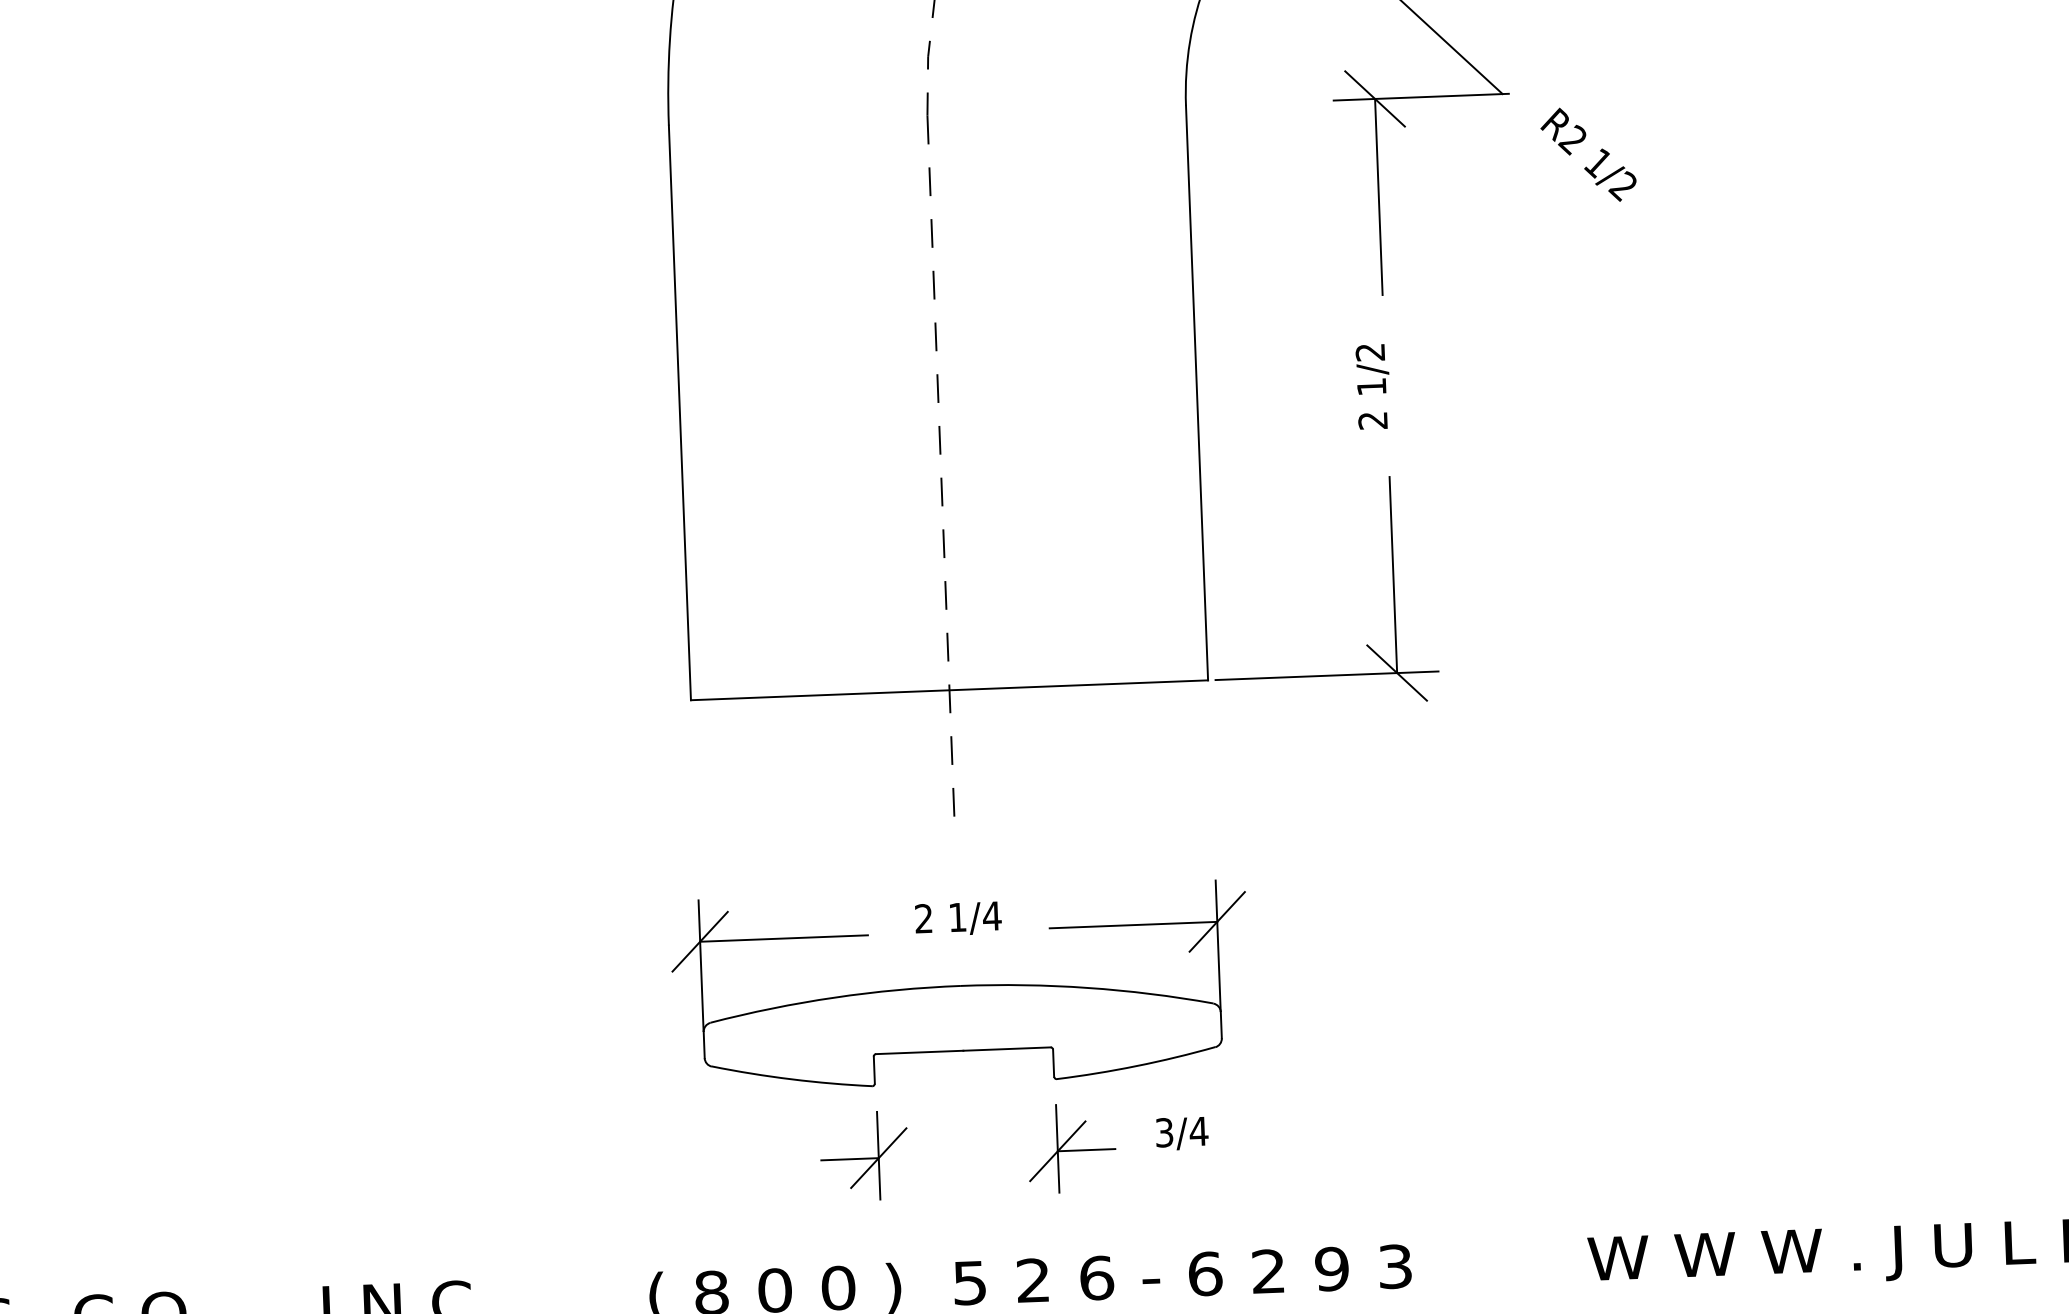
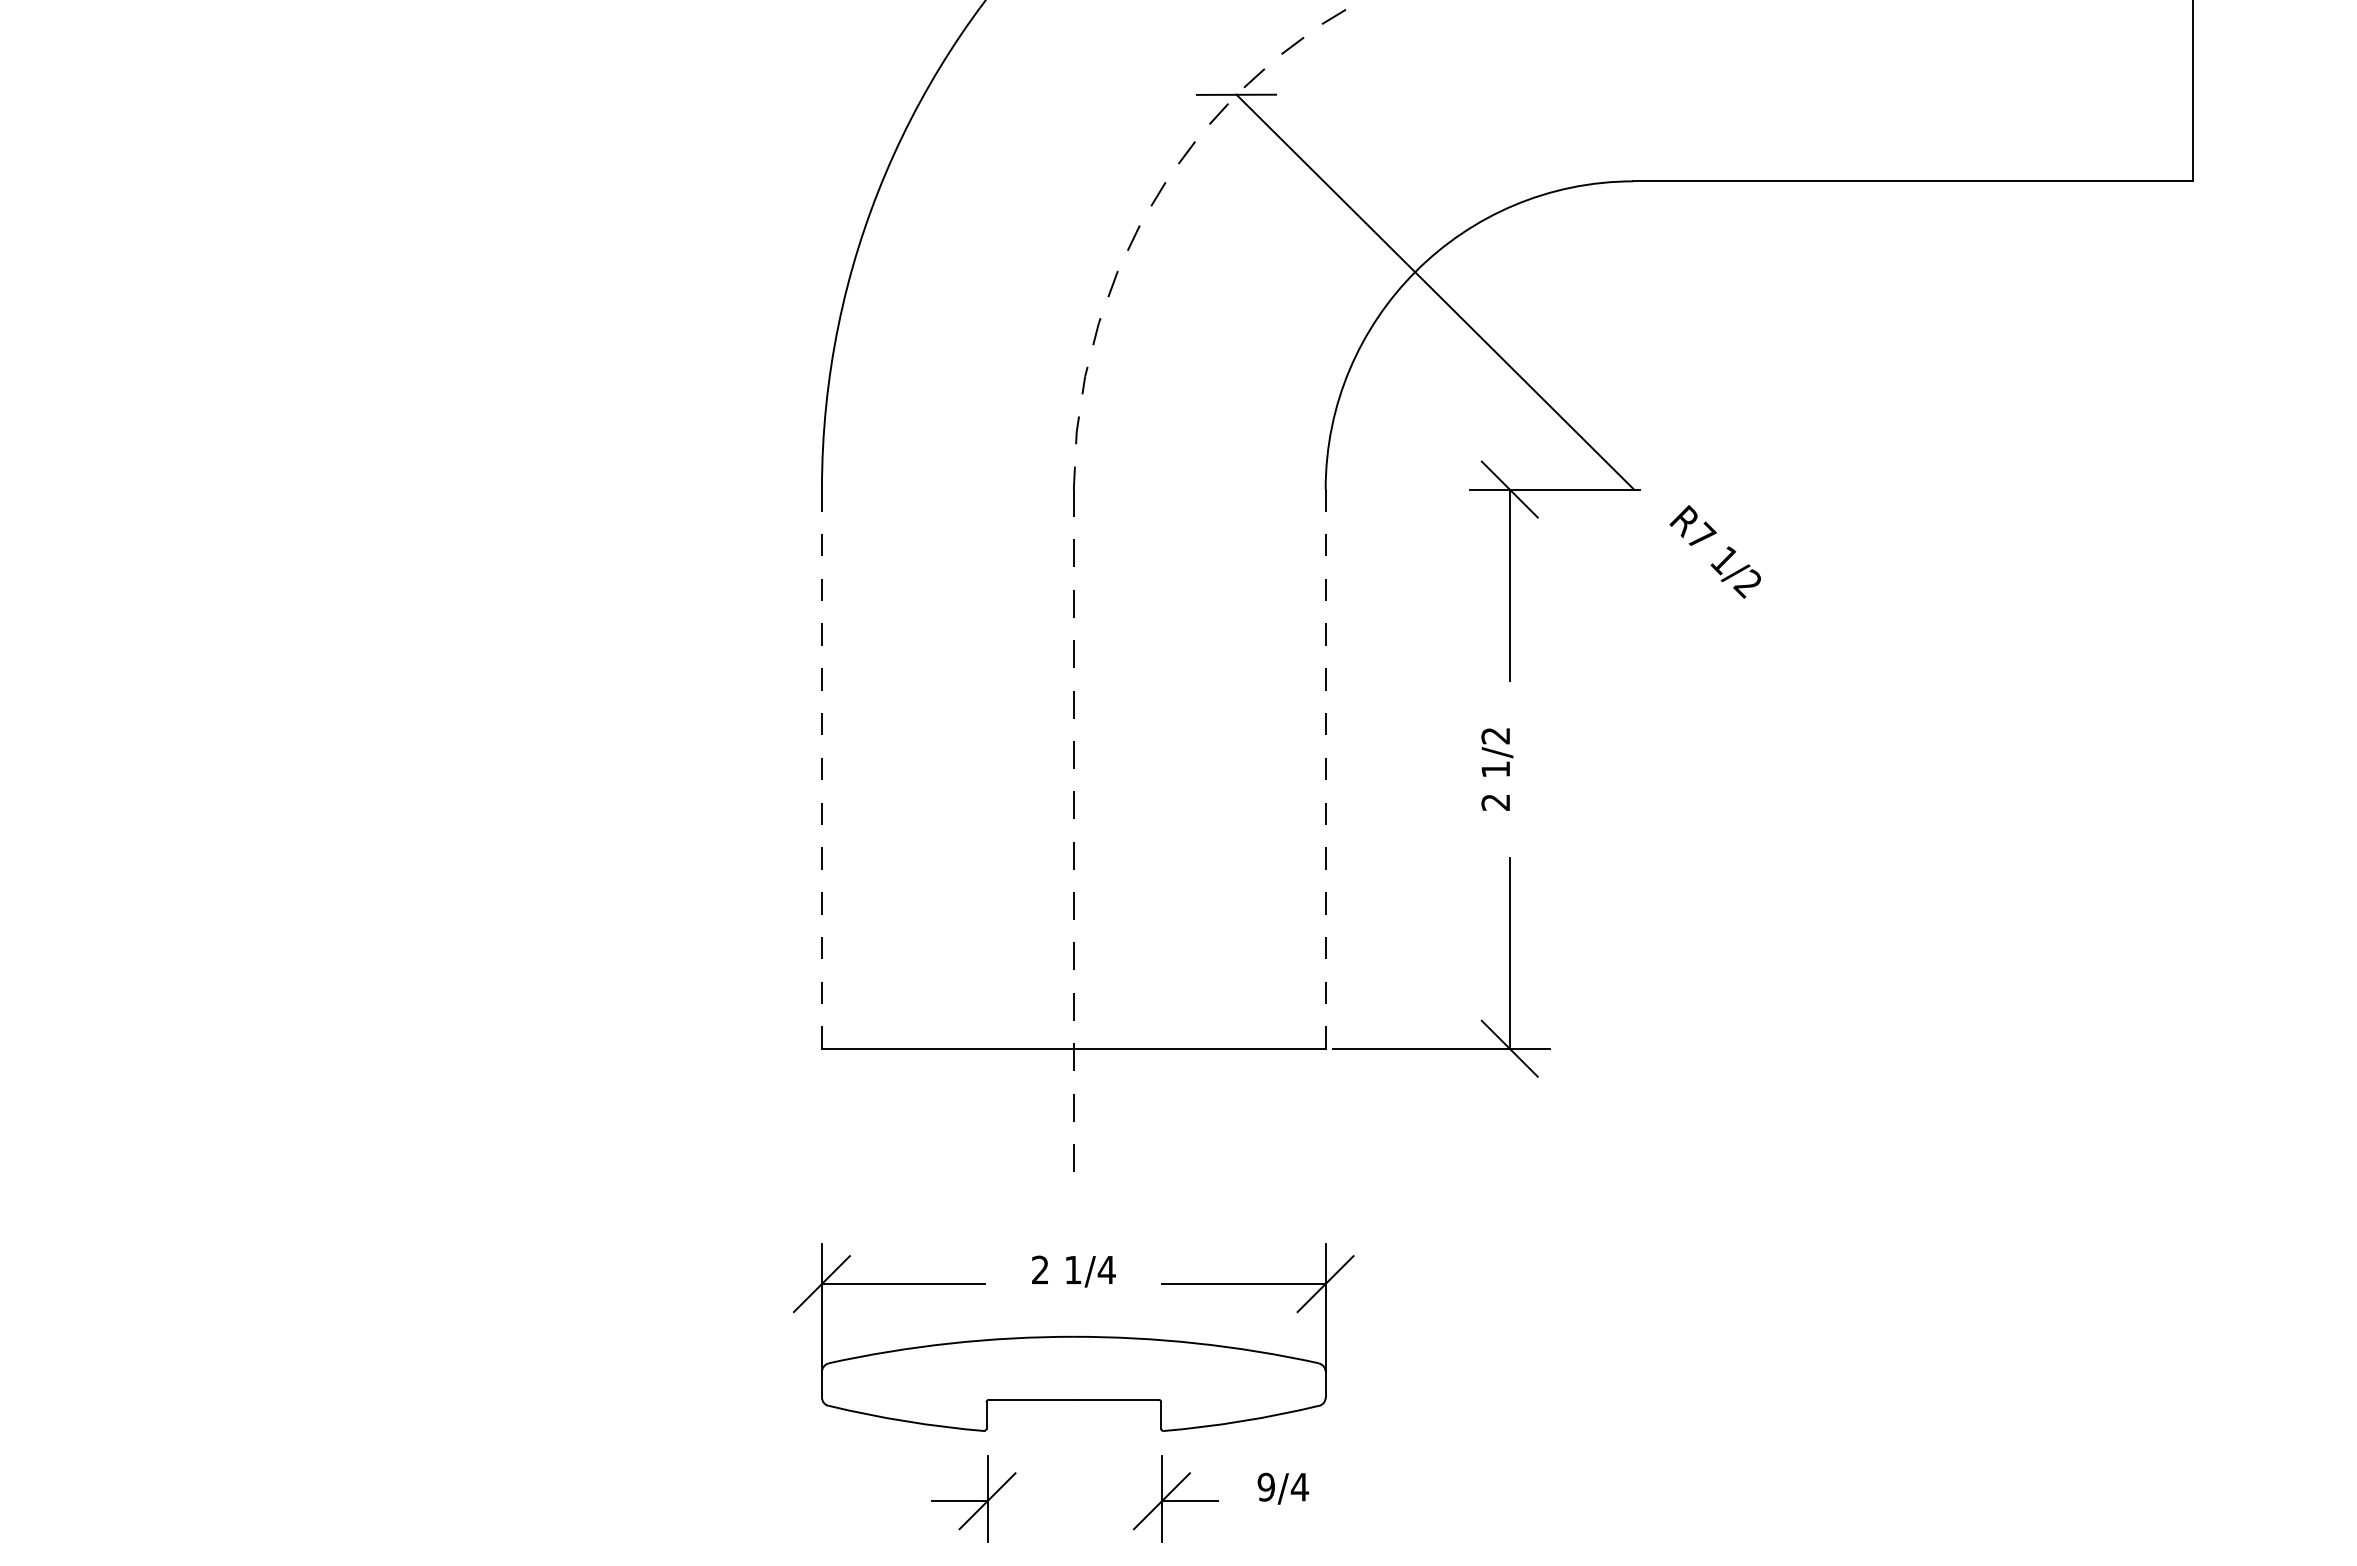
text: (1573, 139) -> (1701, 536), R2 -> R7
line: (1196, 393) -> (1325, 769), solid -> dashed
line: (679, 413) -> (821, 769), solid -> dashed
text: (1163, 1133) -> (1265, 1487), 3/4 -> 9/4

